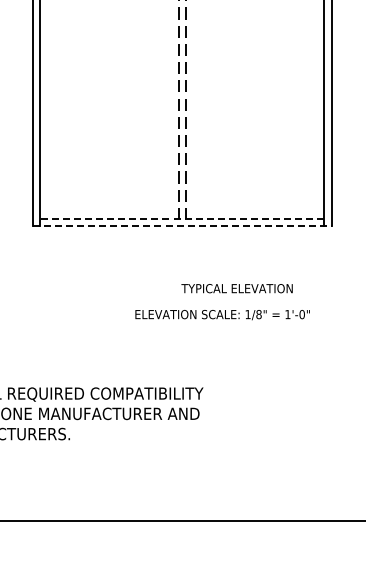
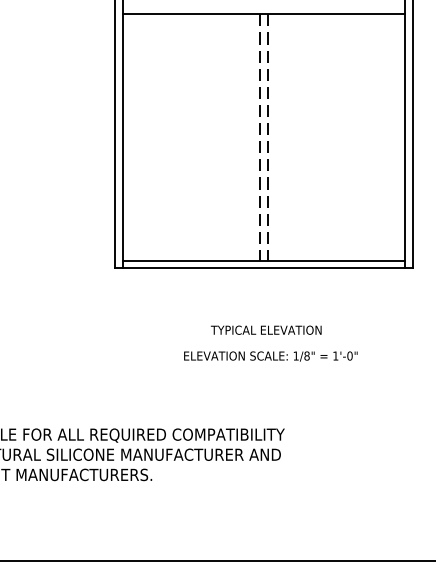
line: (182, 218) -> (263, 260), dashed -> solid
line: (182, 226) -> (263, 268), dashed -> solid
text: (237, 287) -> (266, 329), moved
text: (222, 315) -> (270, 356), moved

